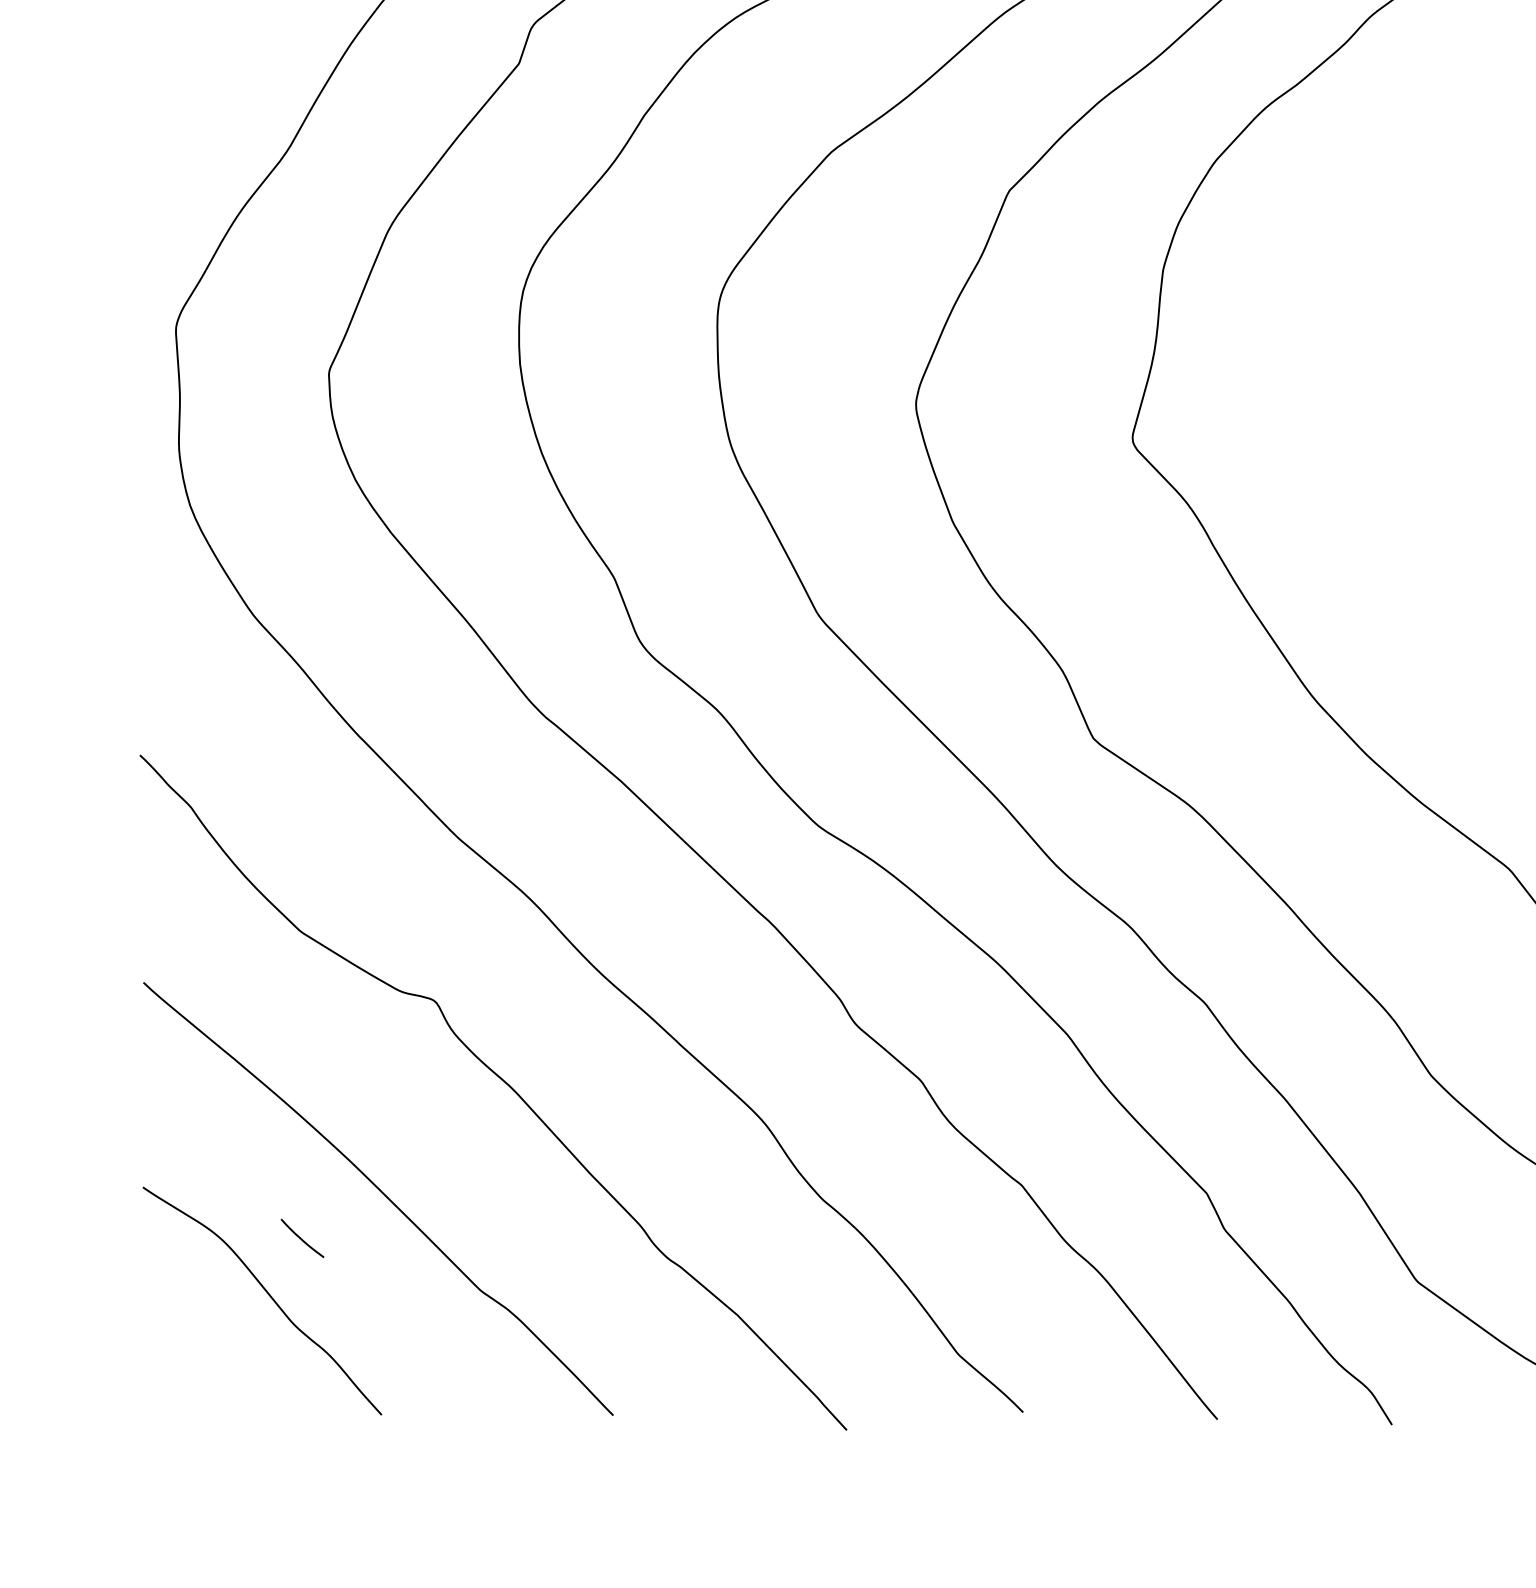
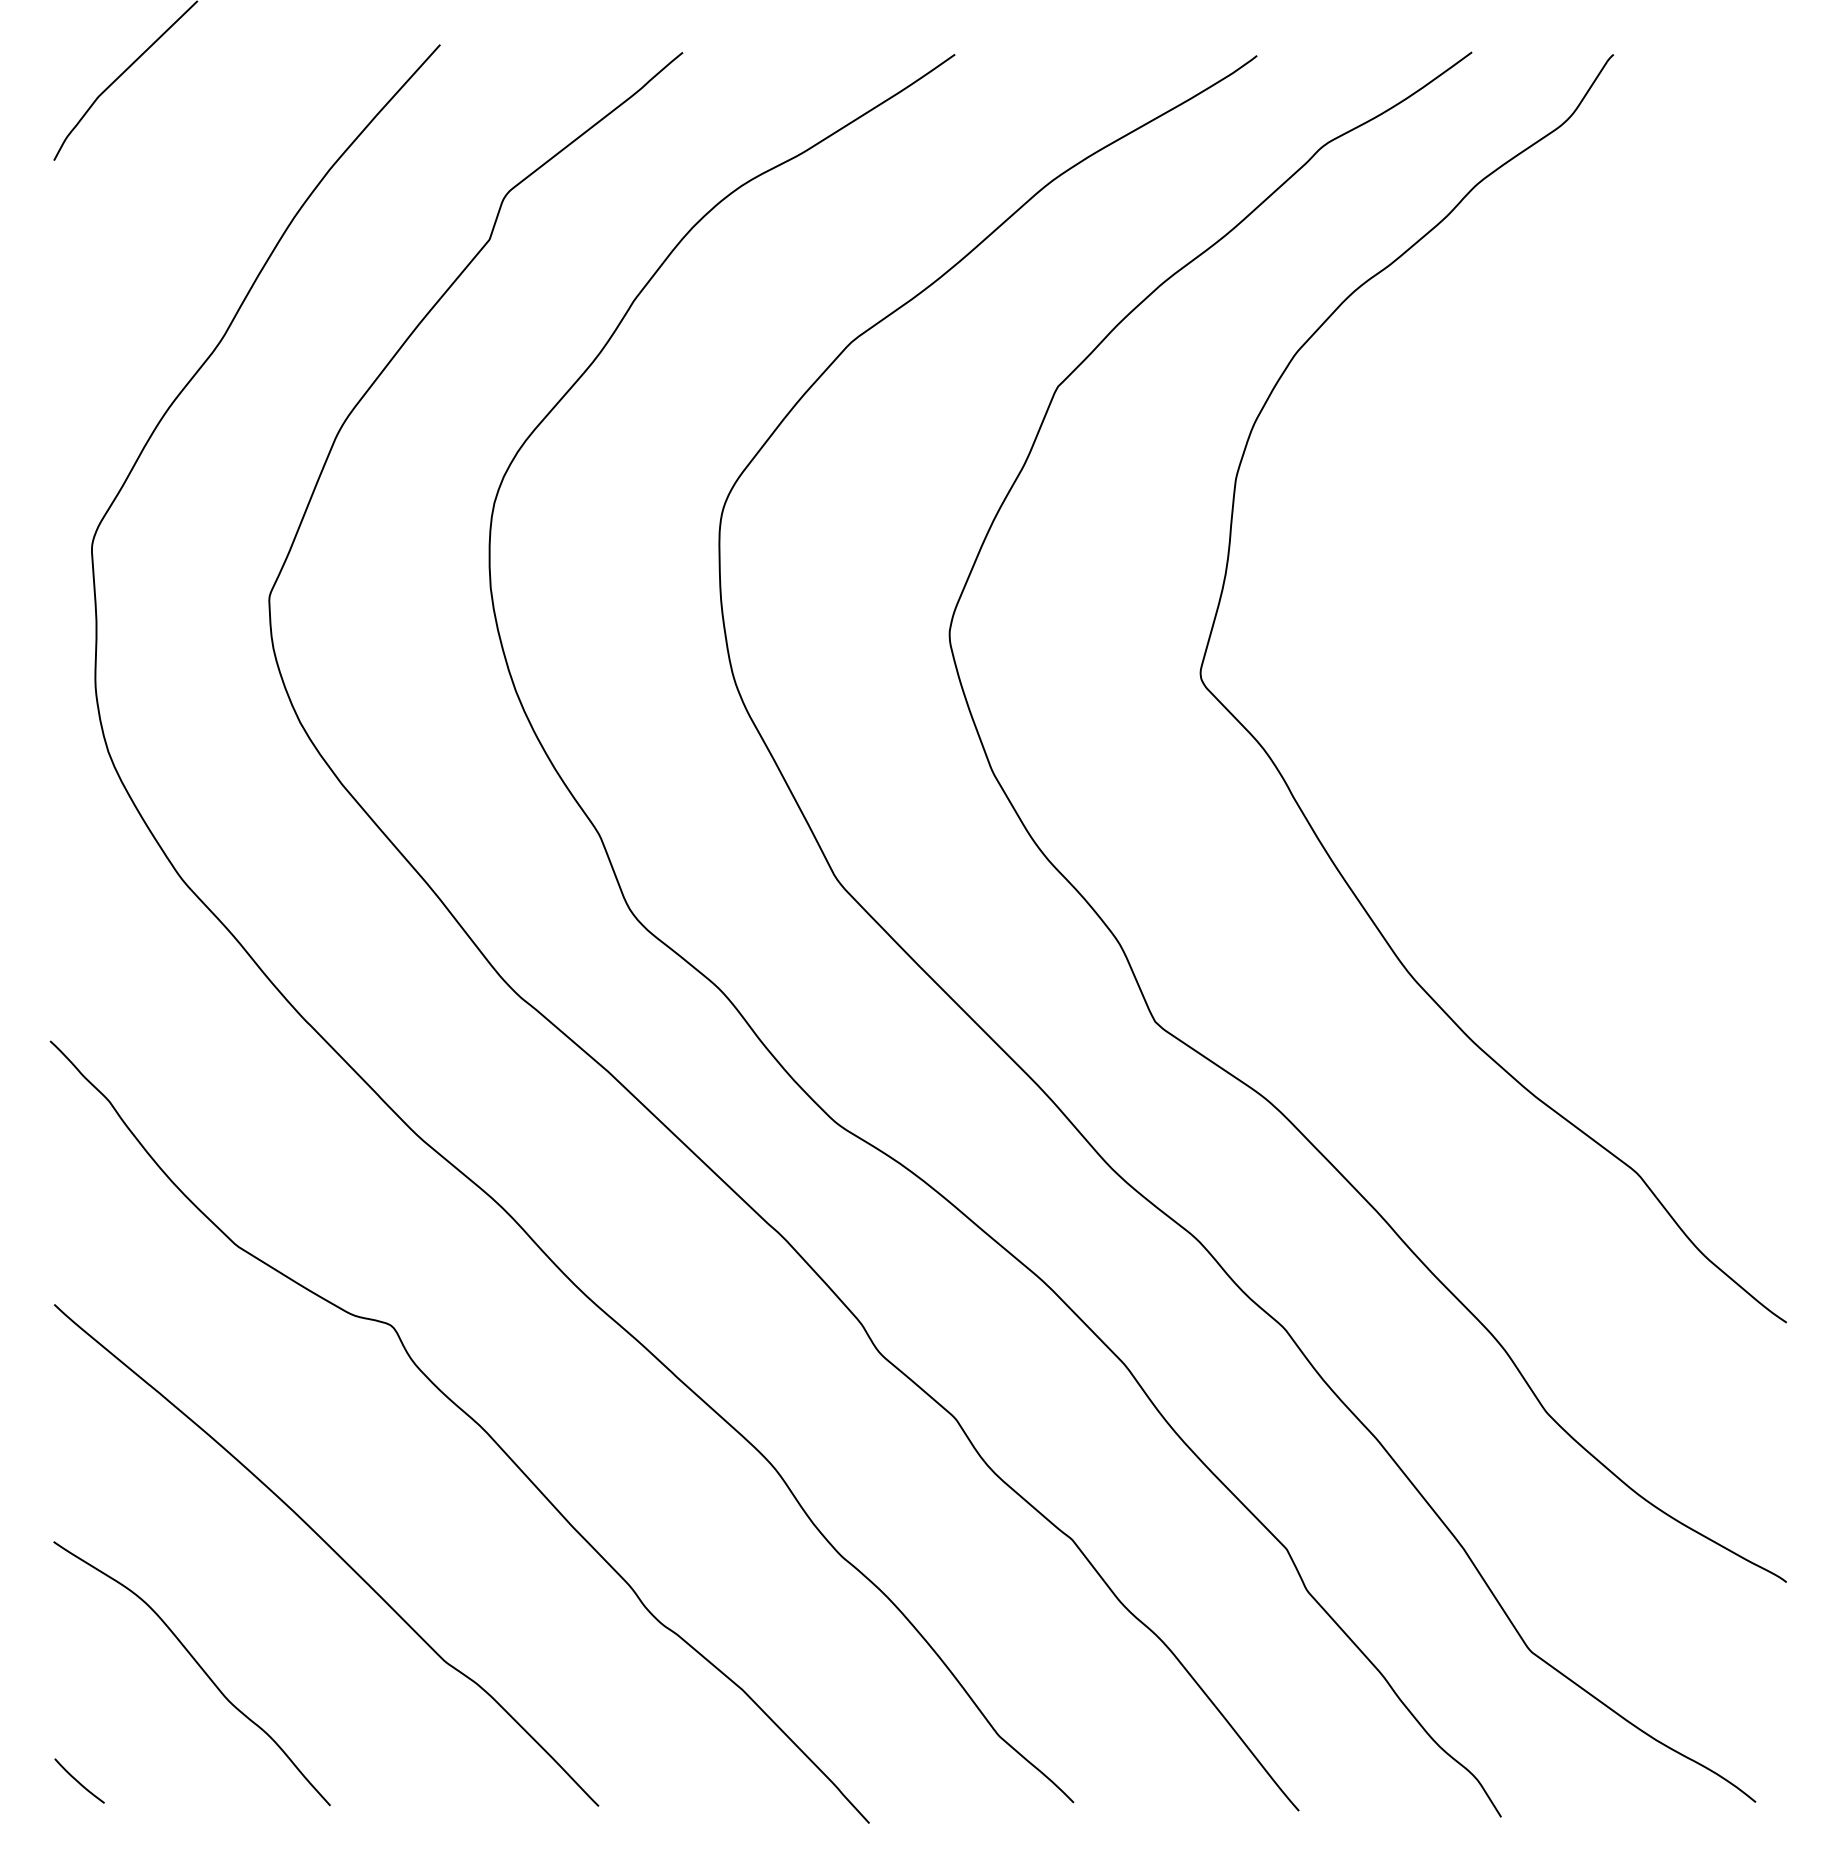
curve: (301, 1237) -> (78, 1780), moved

